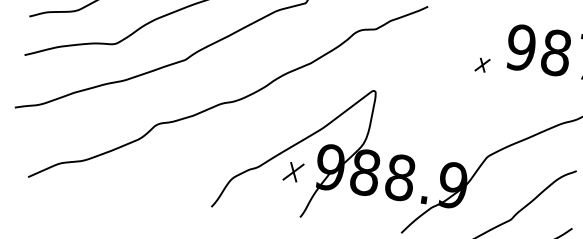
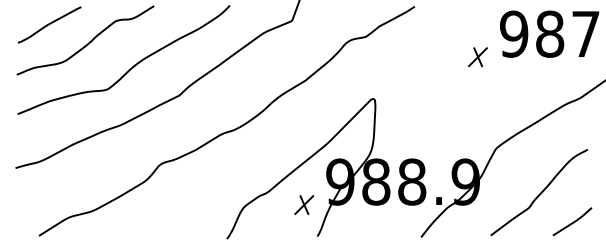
part: (482, 65) -> (477, 57), size x1.43
part: (293, 171) -> (304, 204), moved

